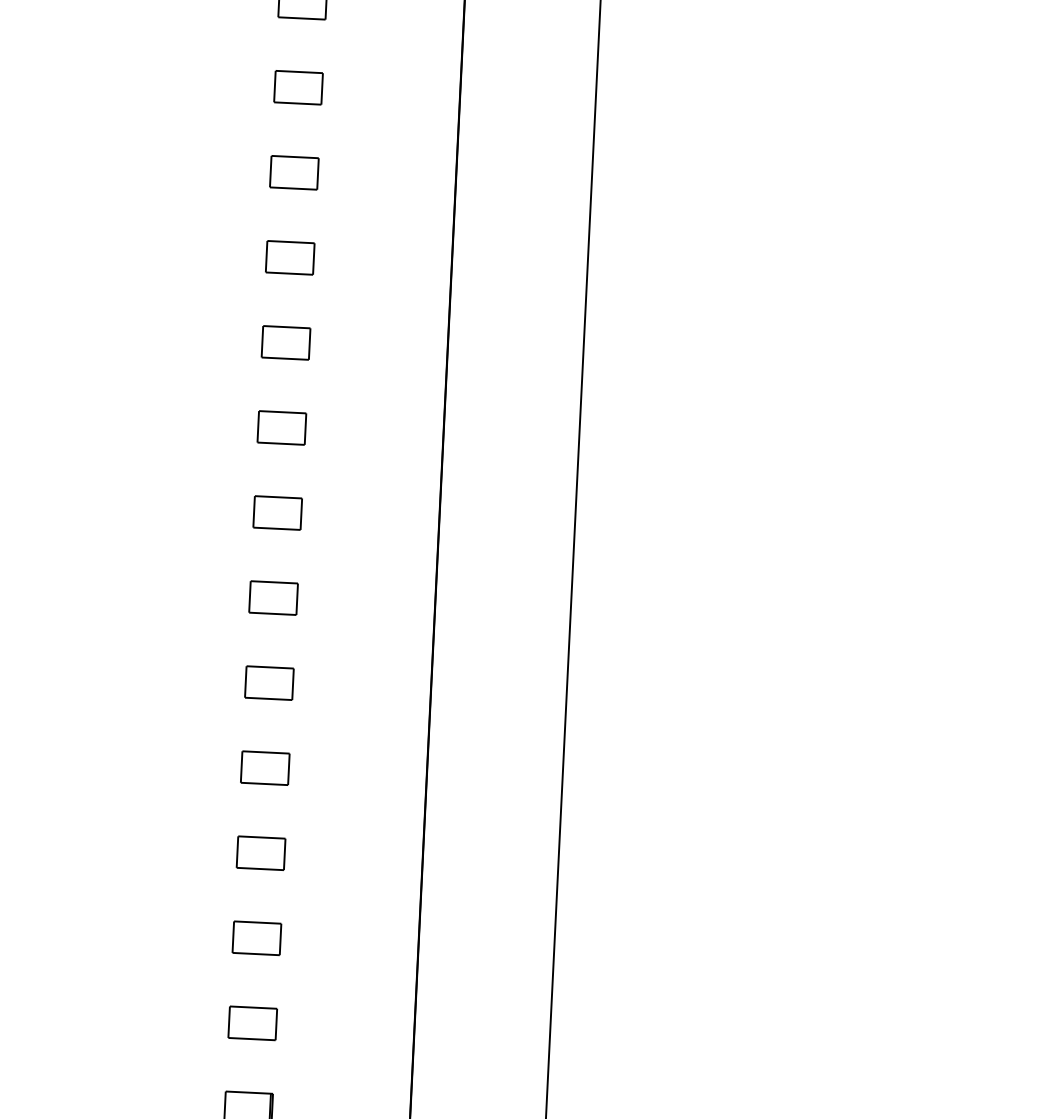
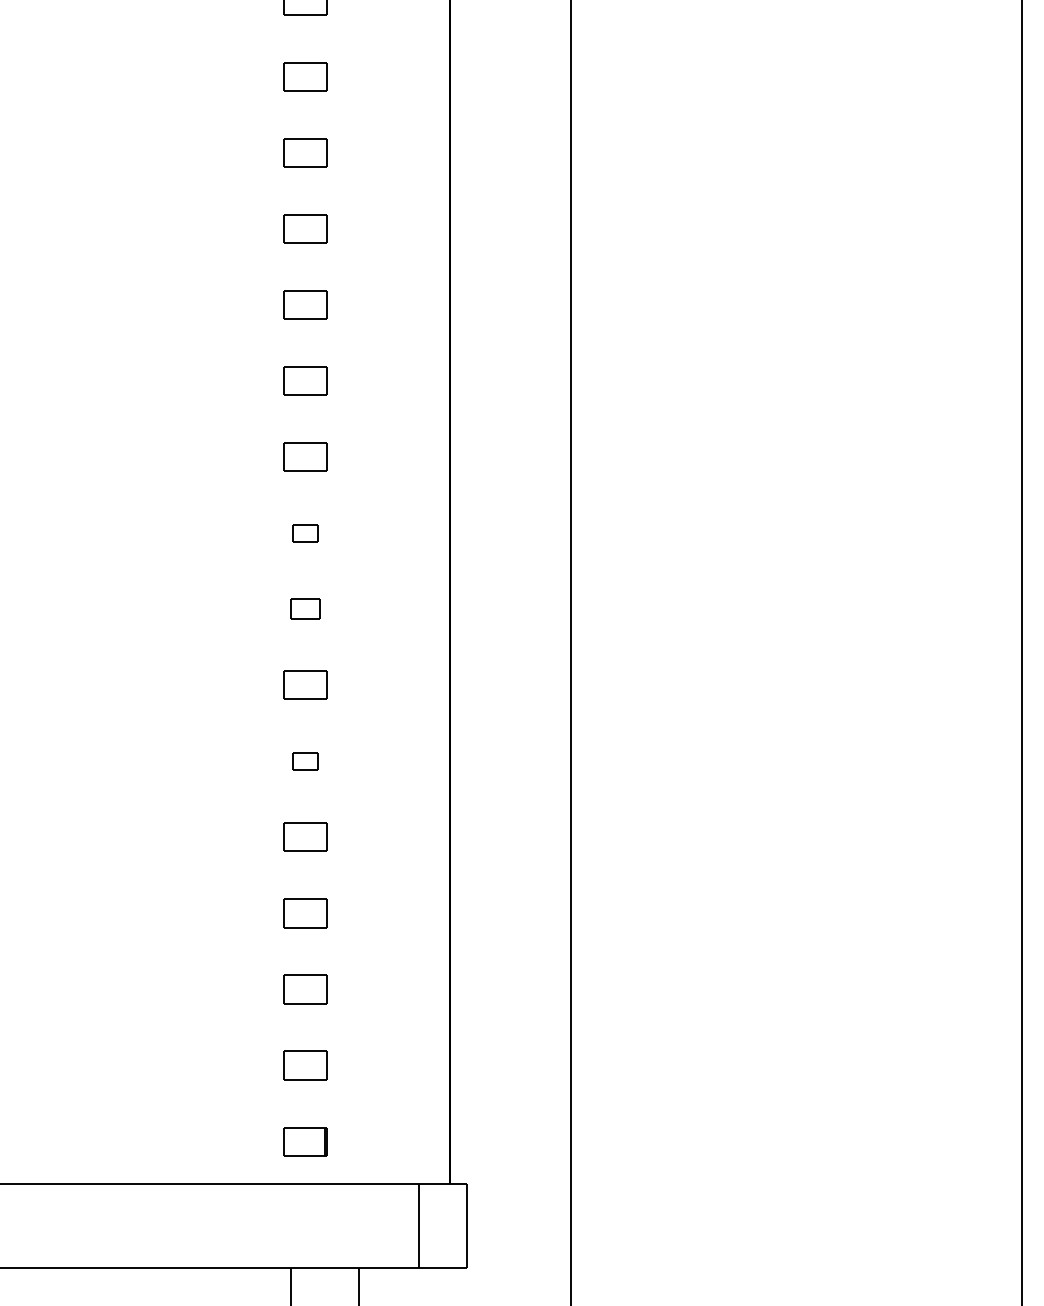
part: (282, 427) -> (305, 532), size x0.6
part: (277, 512) -> (305, 608), size x0.7
part: (269, 682) -> (305, 760), size x0.6

